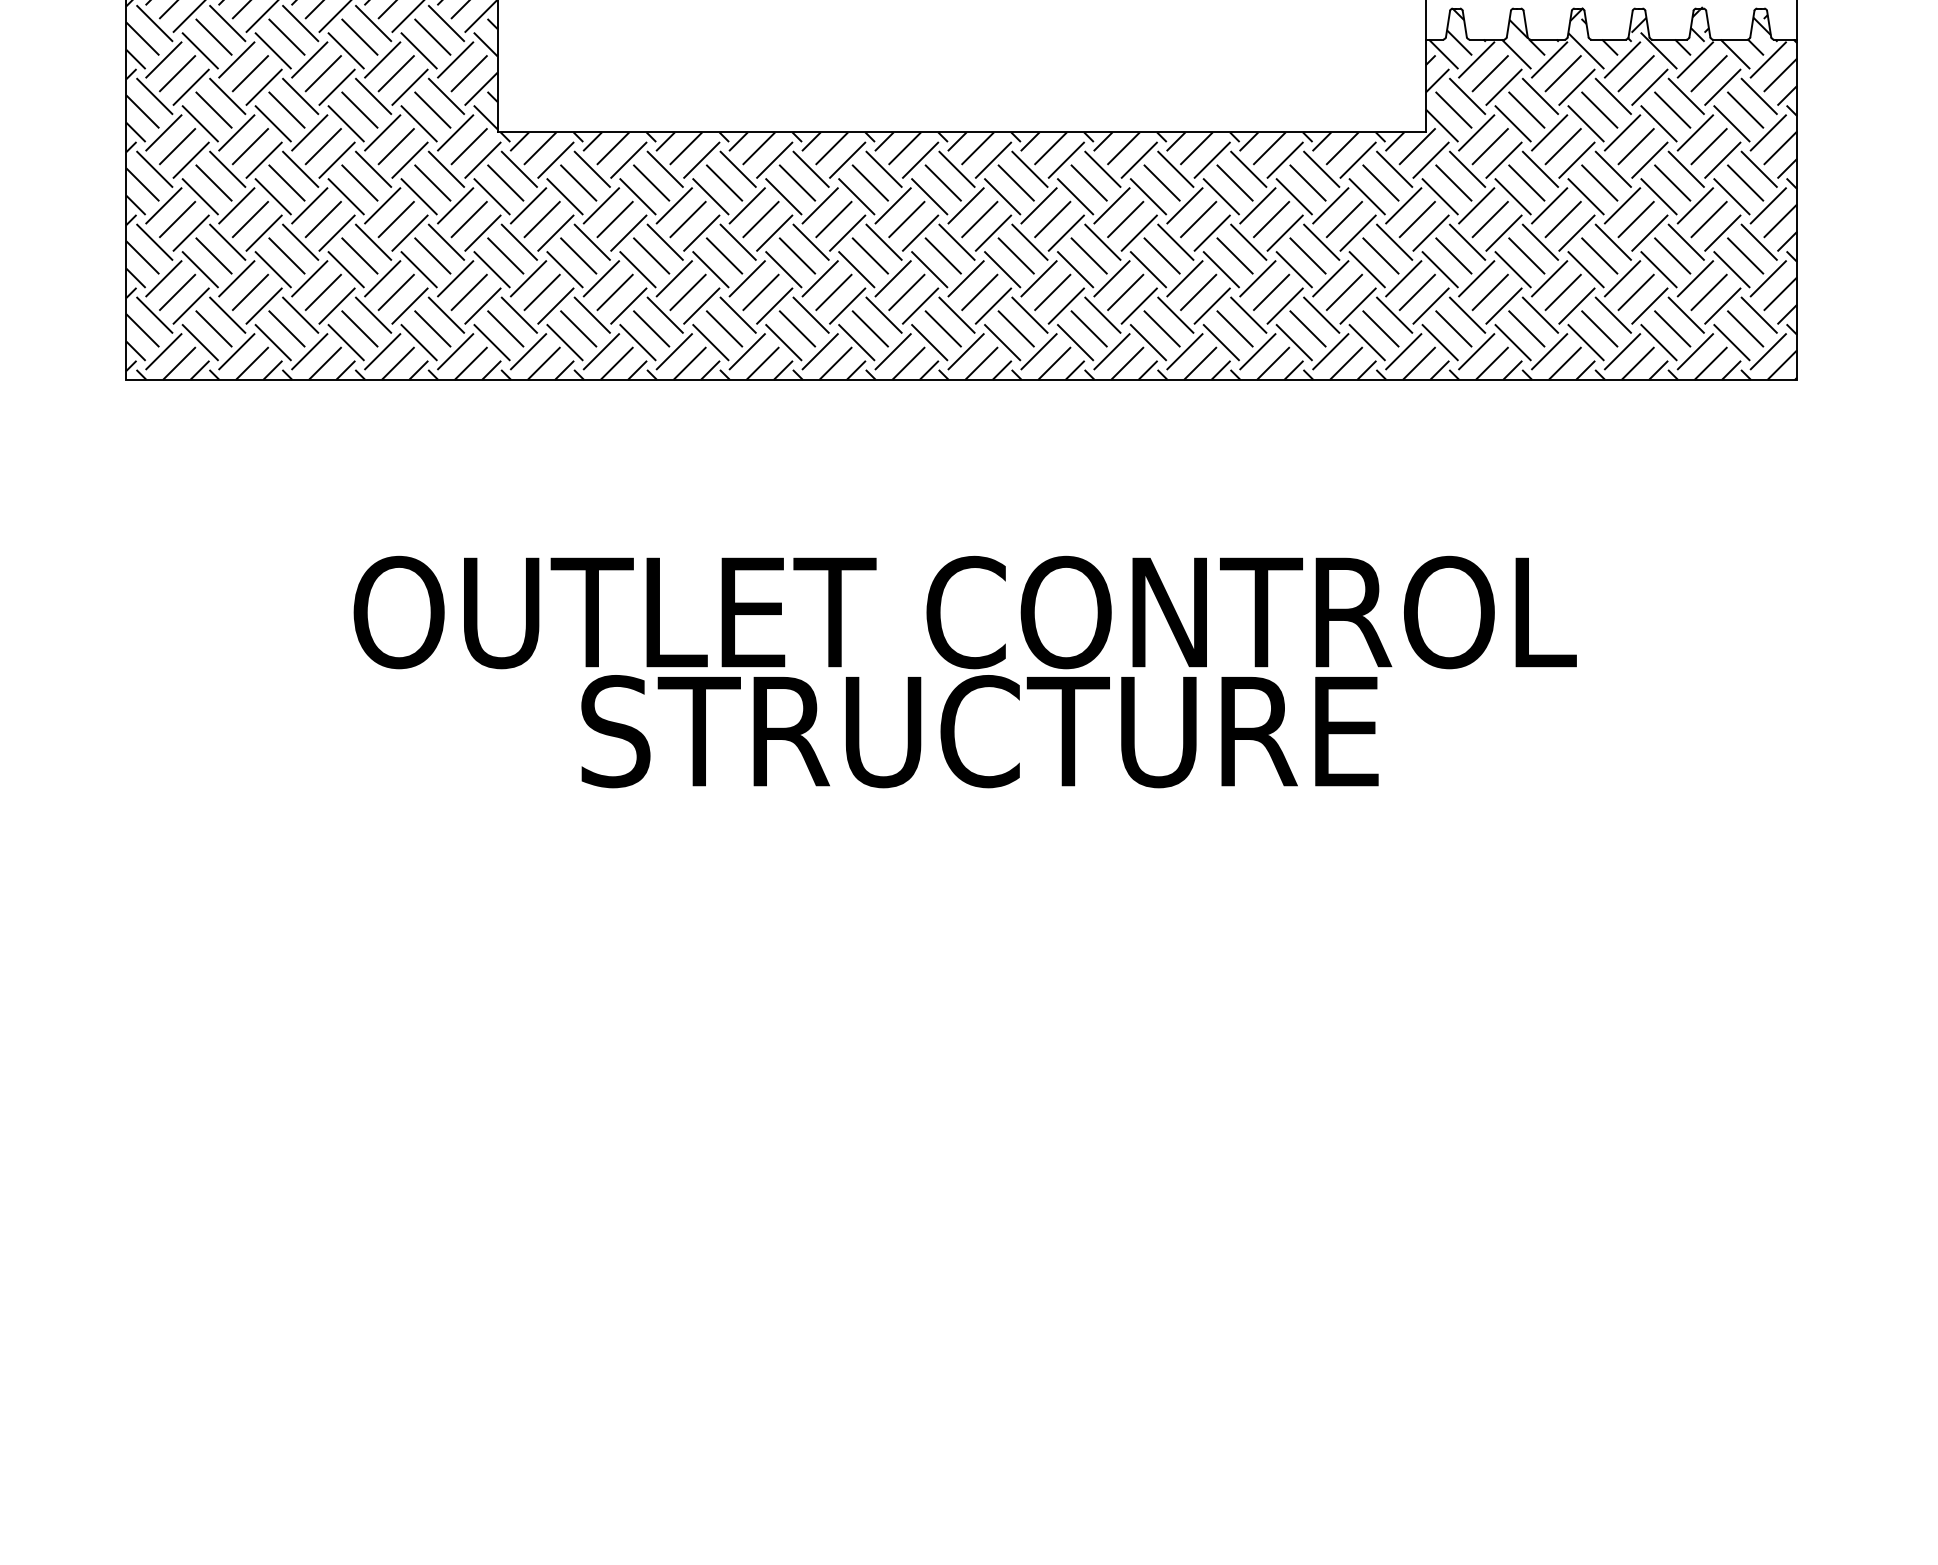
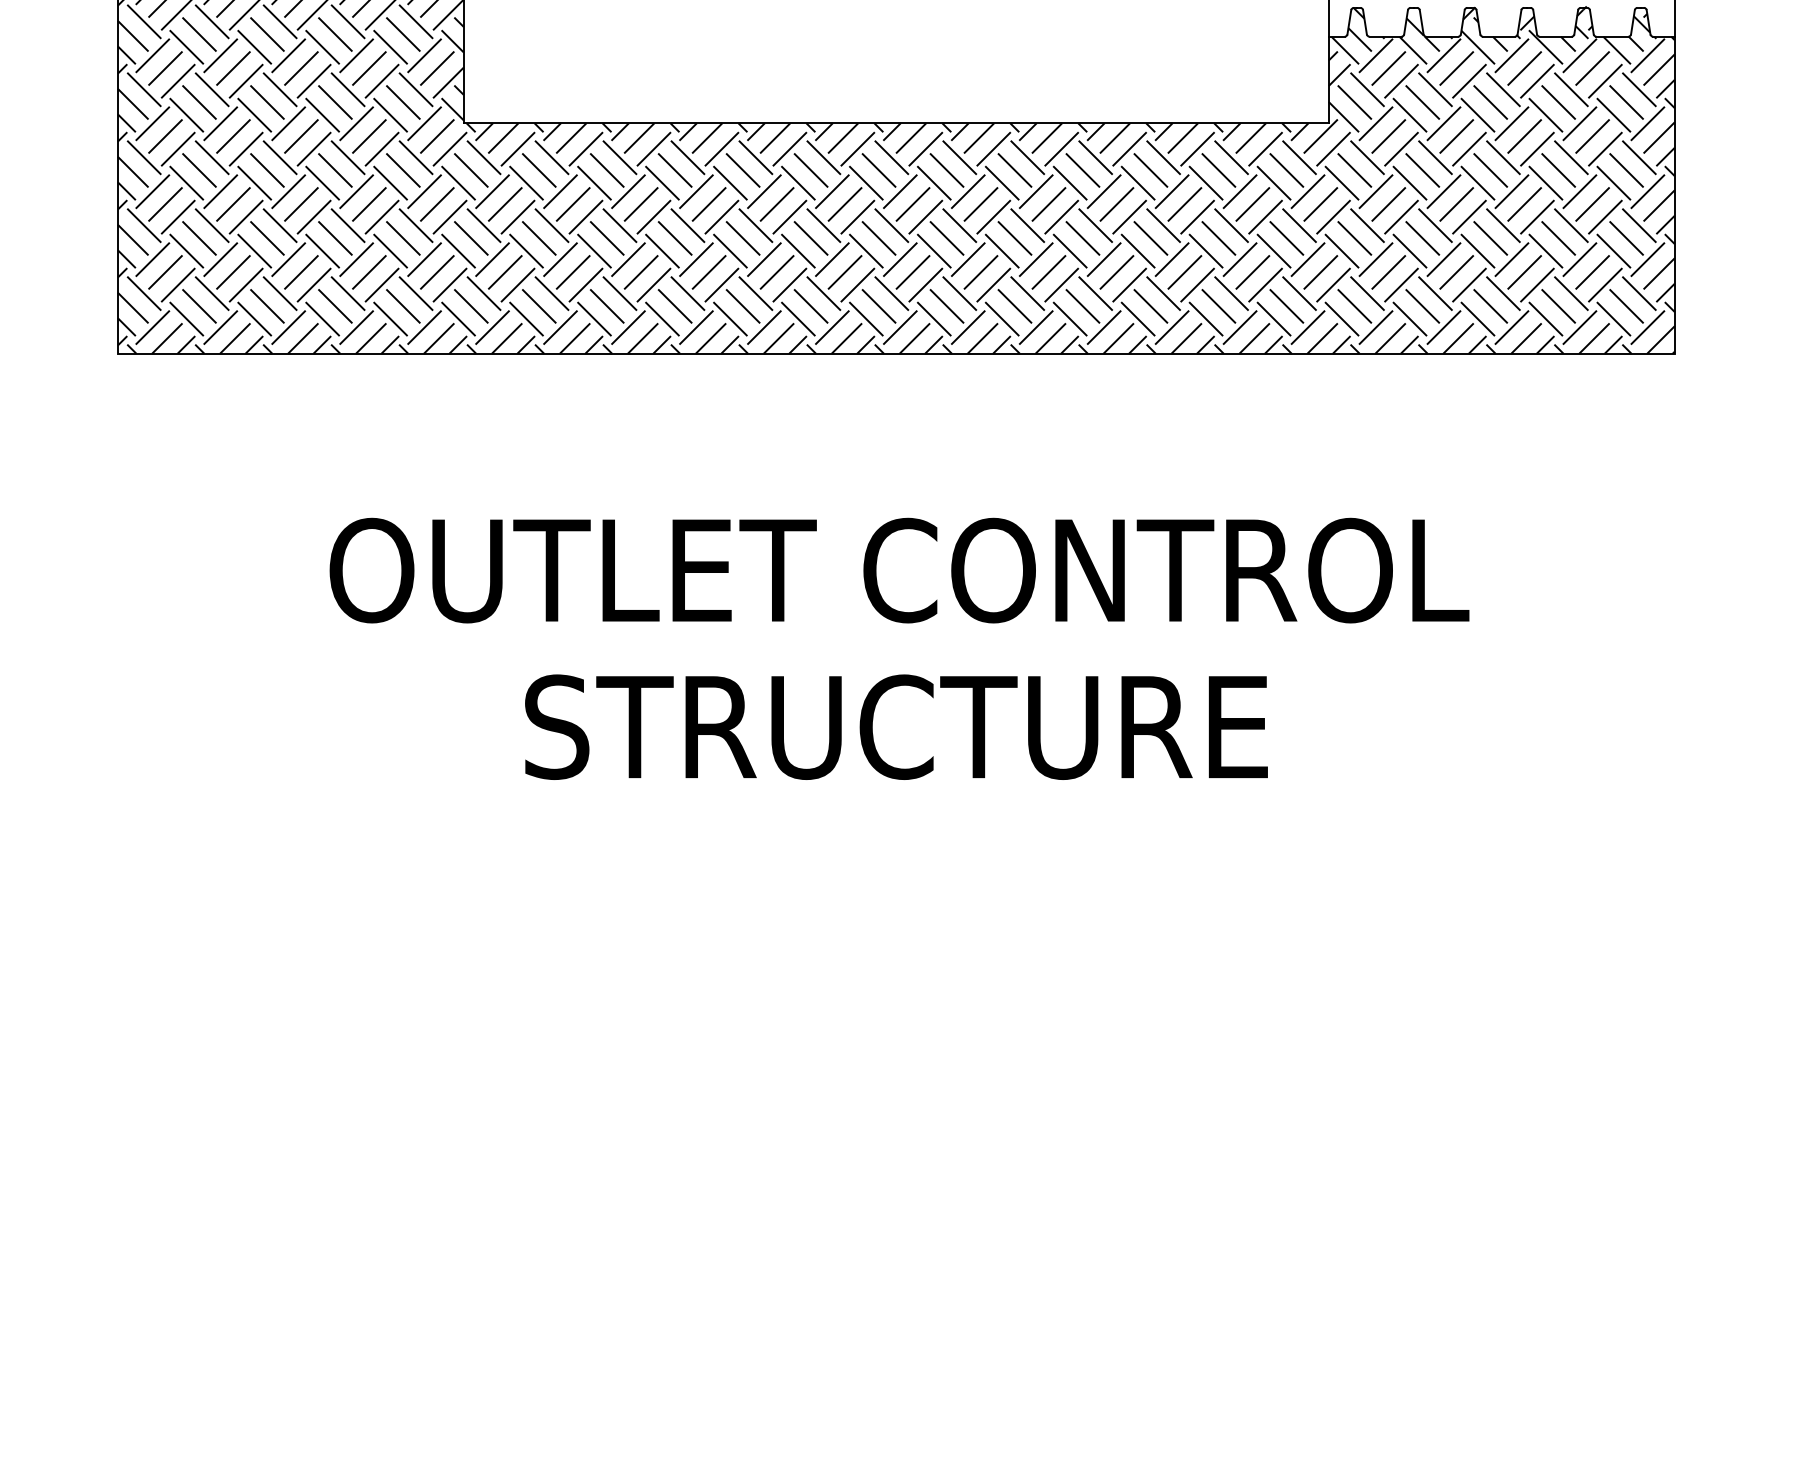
text: (979, 731) -> (896, 727), moved

